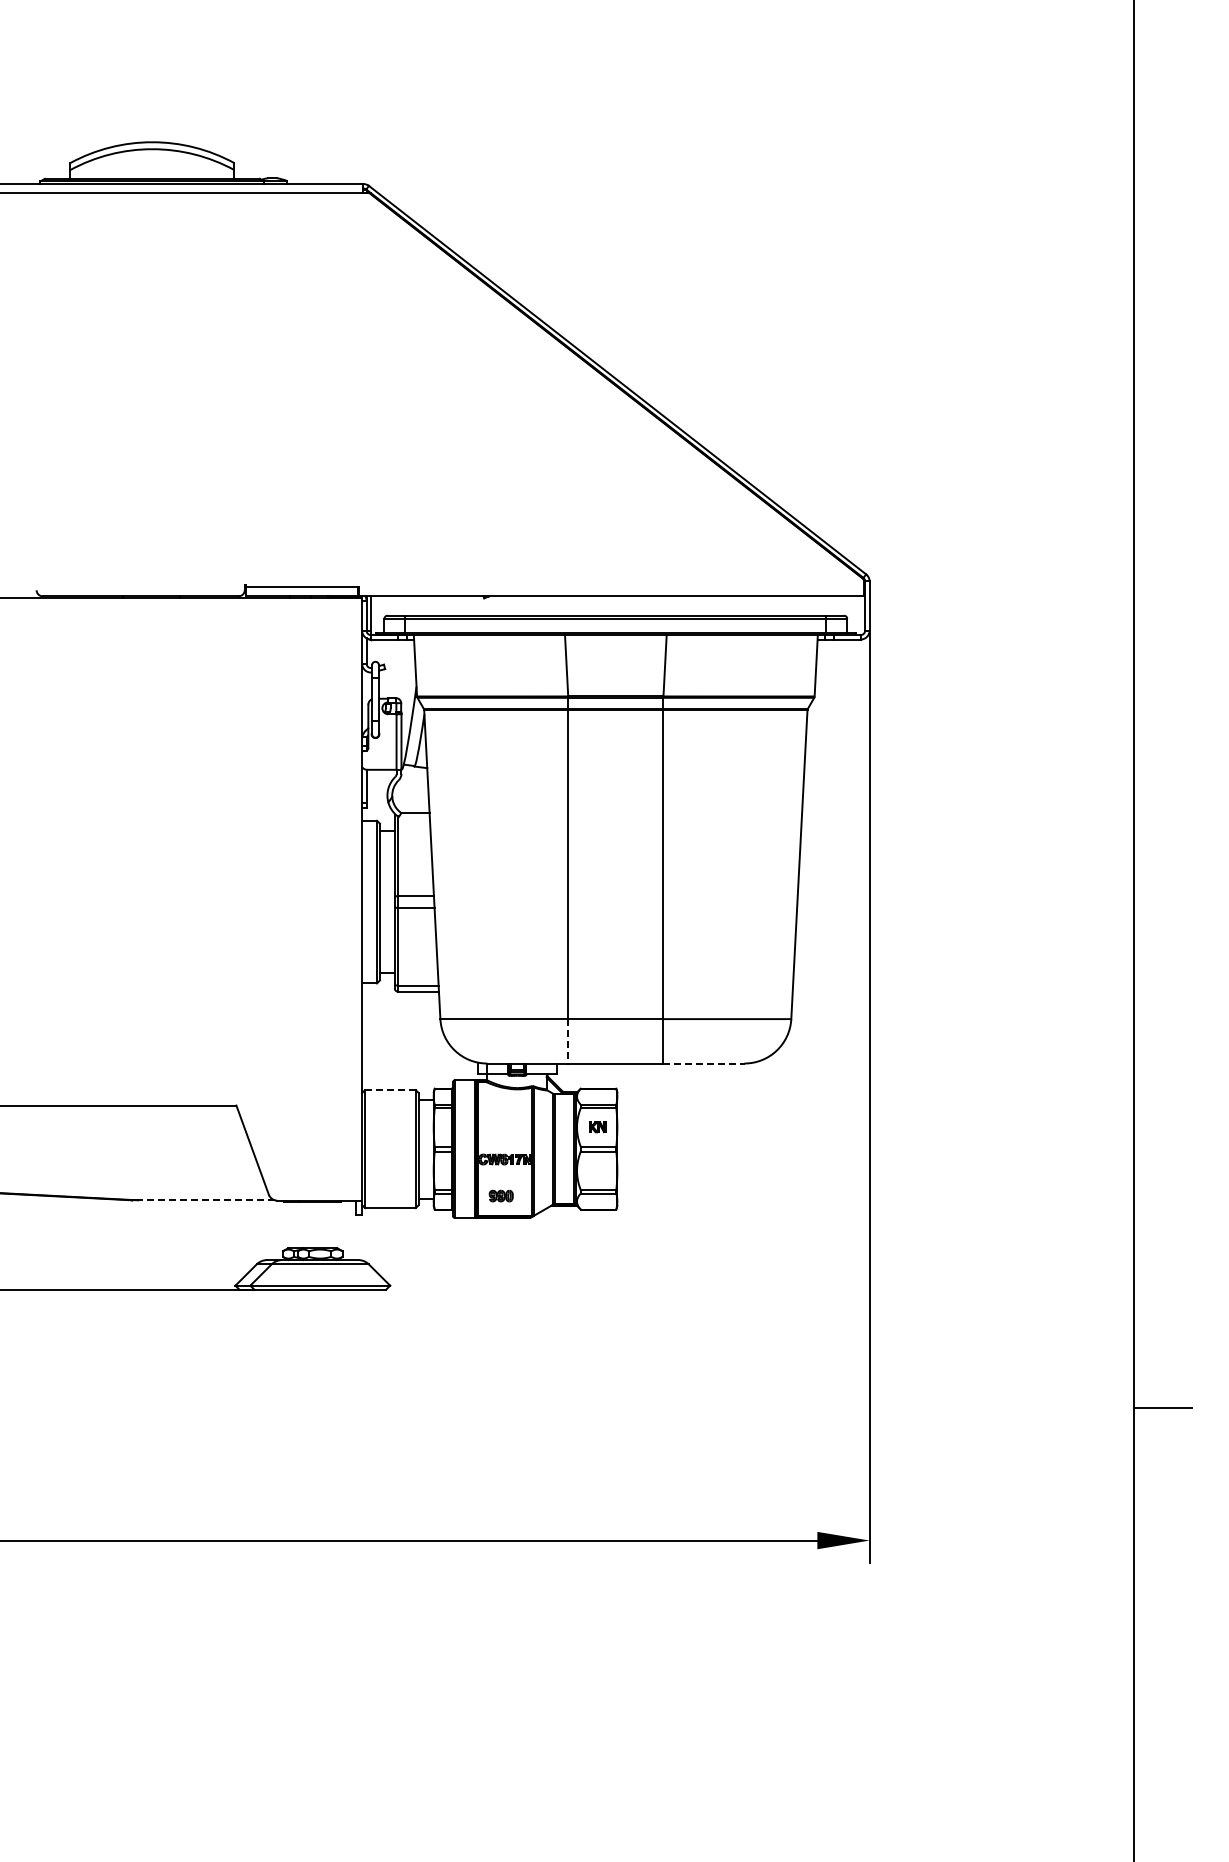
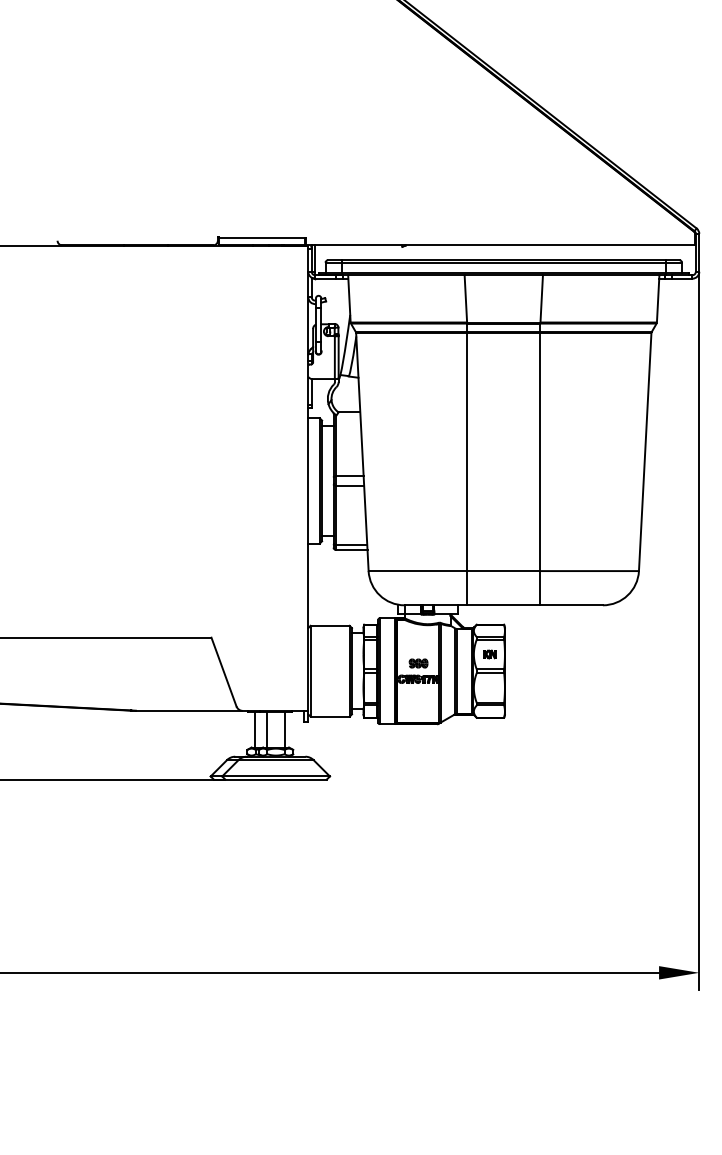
line: (568, 1041) -> (467, 588), dashed -> solid
line: (703, 1063) -> (571, 605), dashed -> solid
line: (389, 1090) -> (329, 626), dashed -> solid
part: (500, 1195) -> (418, 663), moved
line: (206, 1200) -> (188, 710), dashed -> solid
line: (293, 1224) -> (255, 729), added
line: (308, 1225) -> (267, 730), added
line: (332, 1225) -> (285, 730), added

